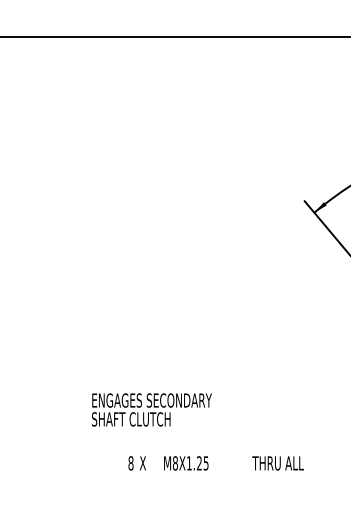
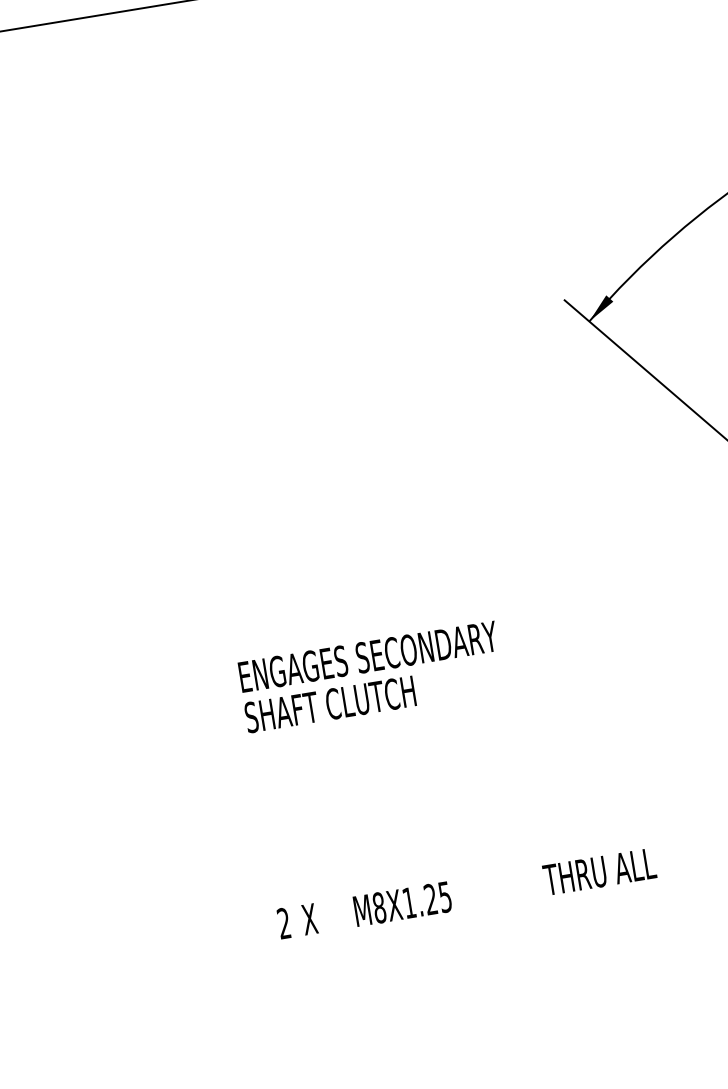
text: (151, 409) -> (370, 676), moved
text: (130, 463) -> (283, 923), 8 -> 2

